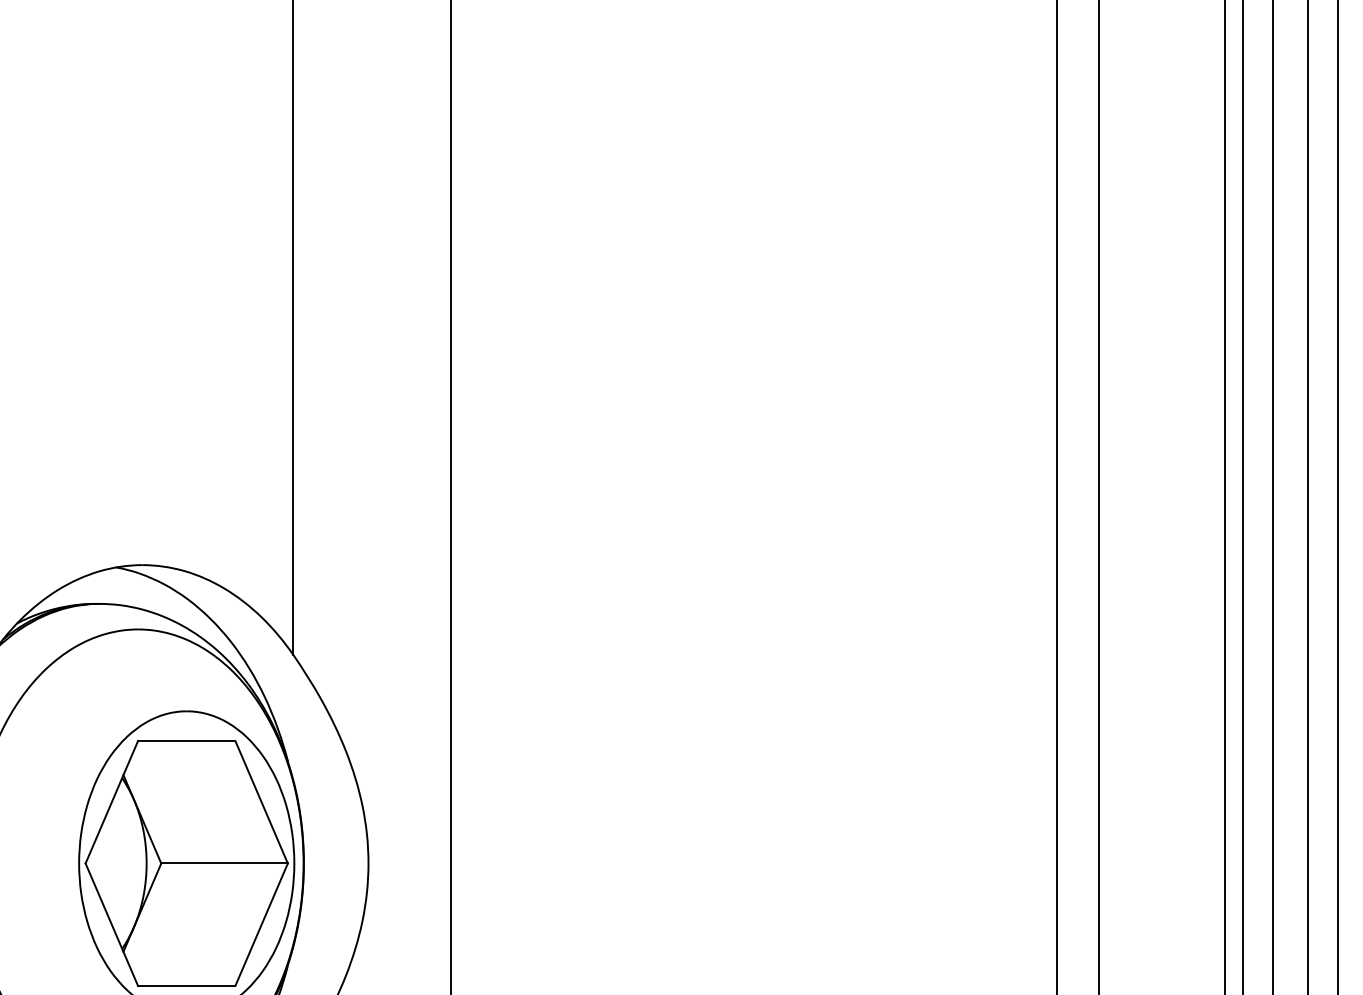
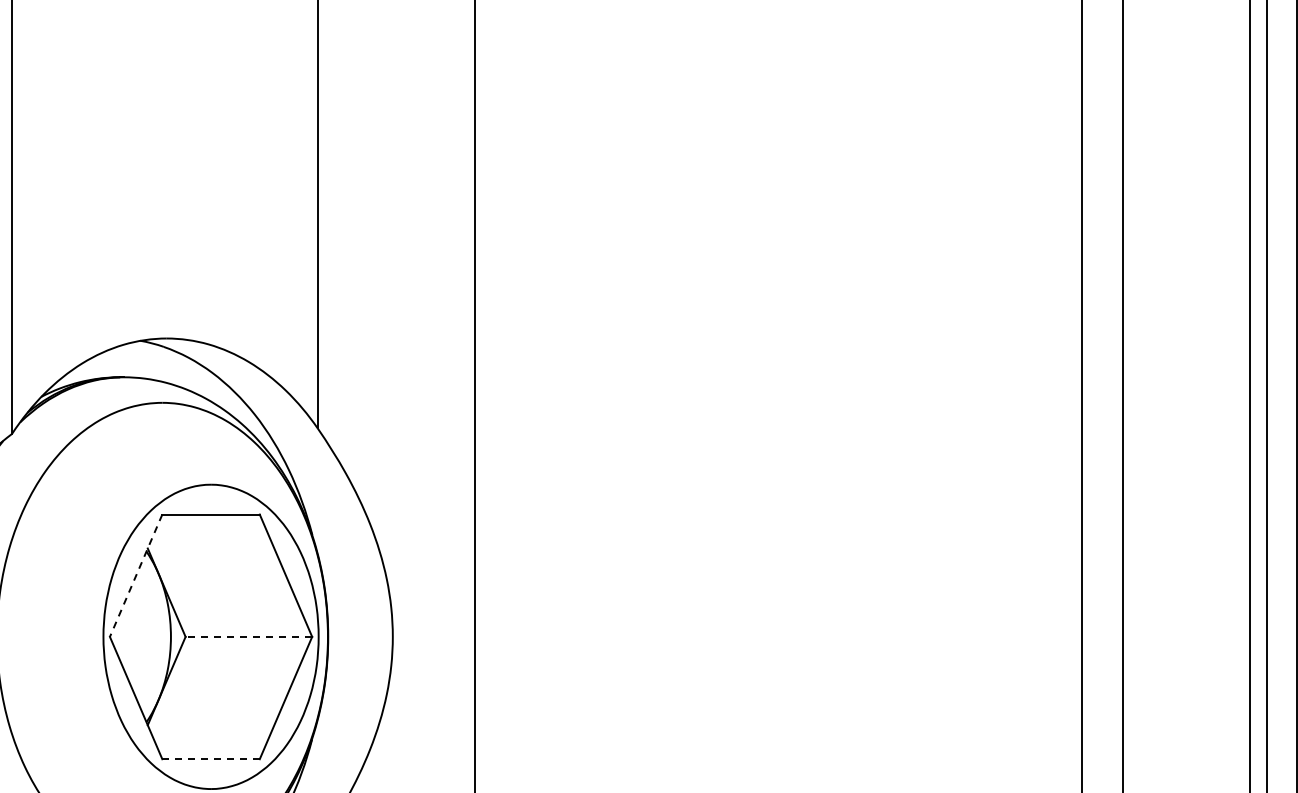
line: (111, 802) -> (135, 575), solid -> dashed
line: (224, 863) -> (248, 636), solid -> dashed
line: (186, 985) -> (210, 758), solid -> dashed

